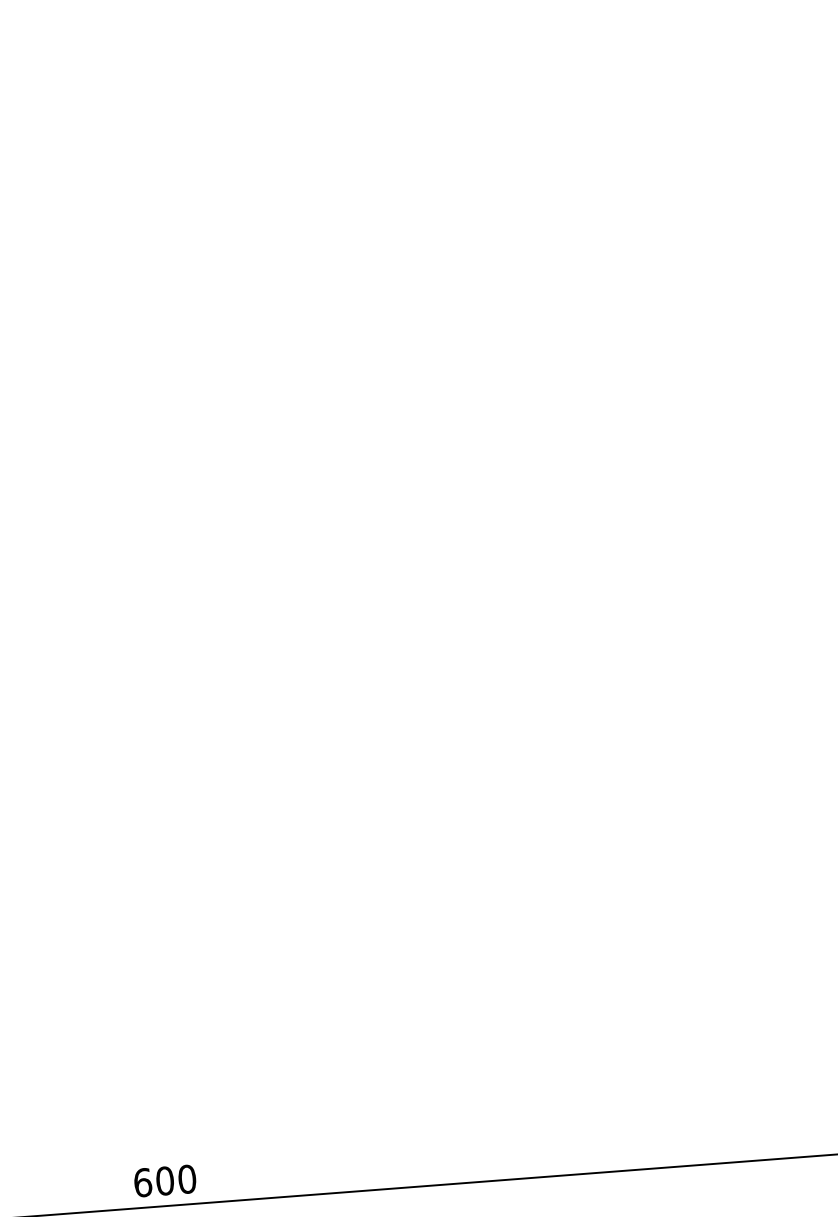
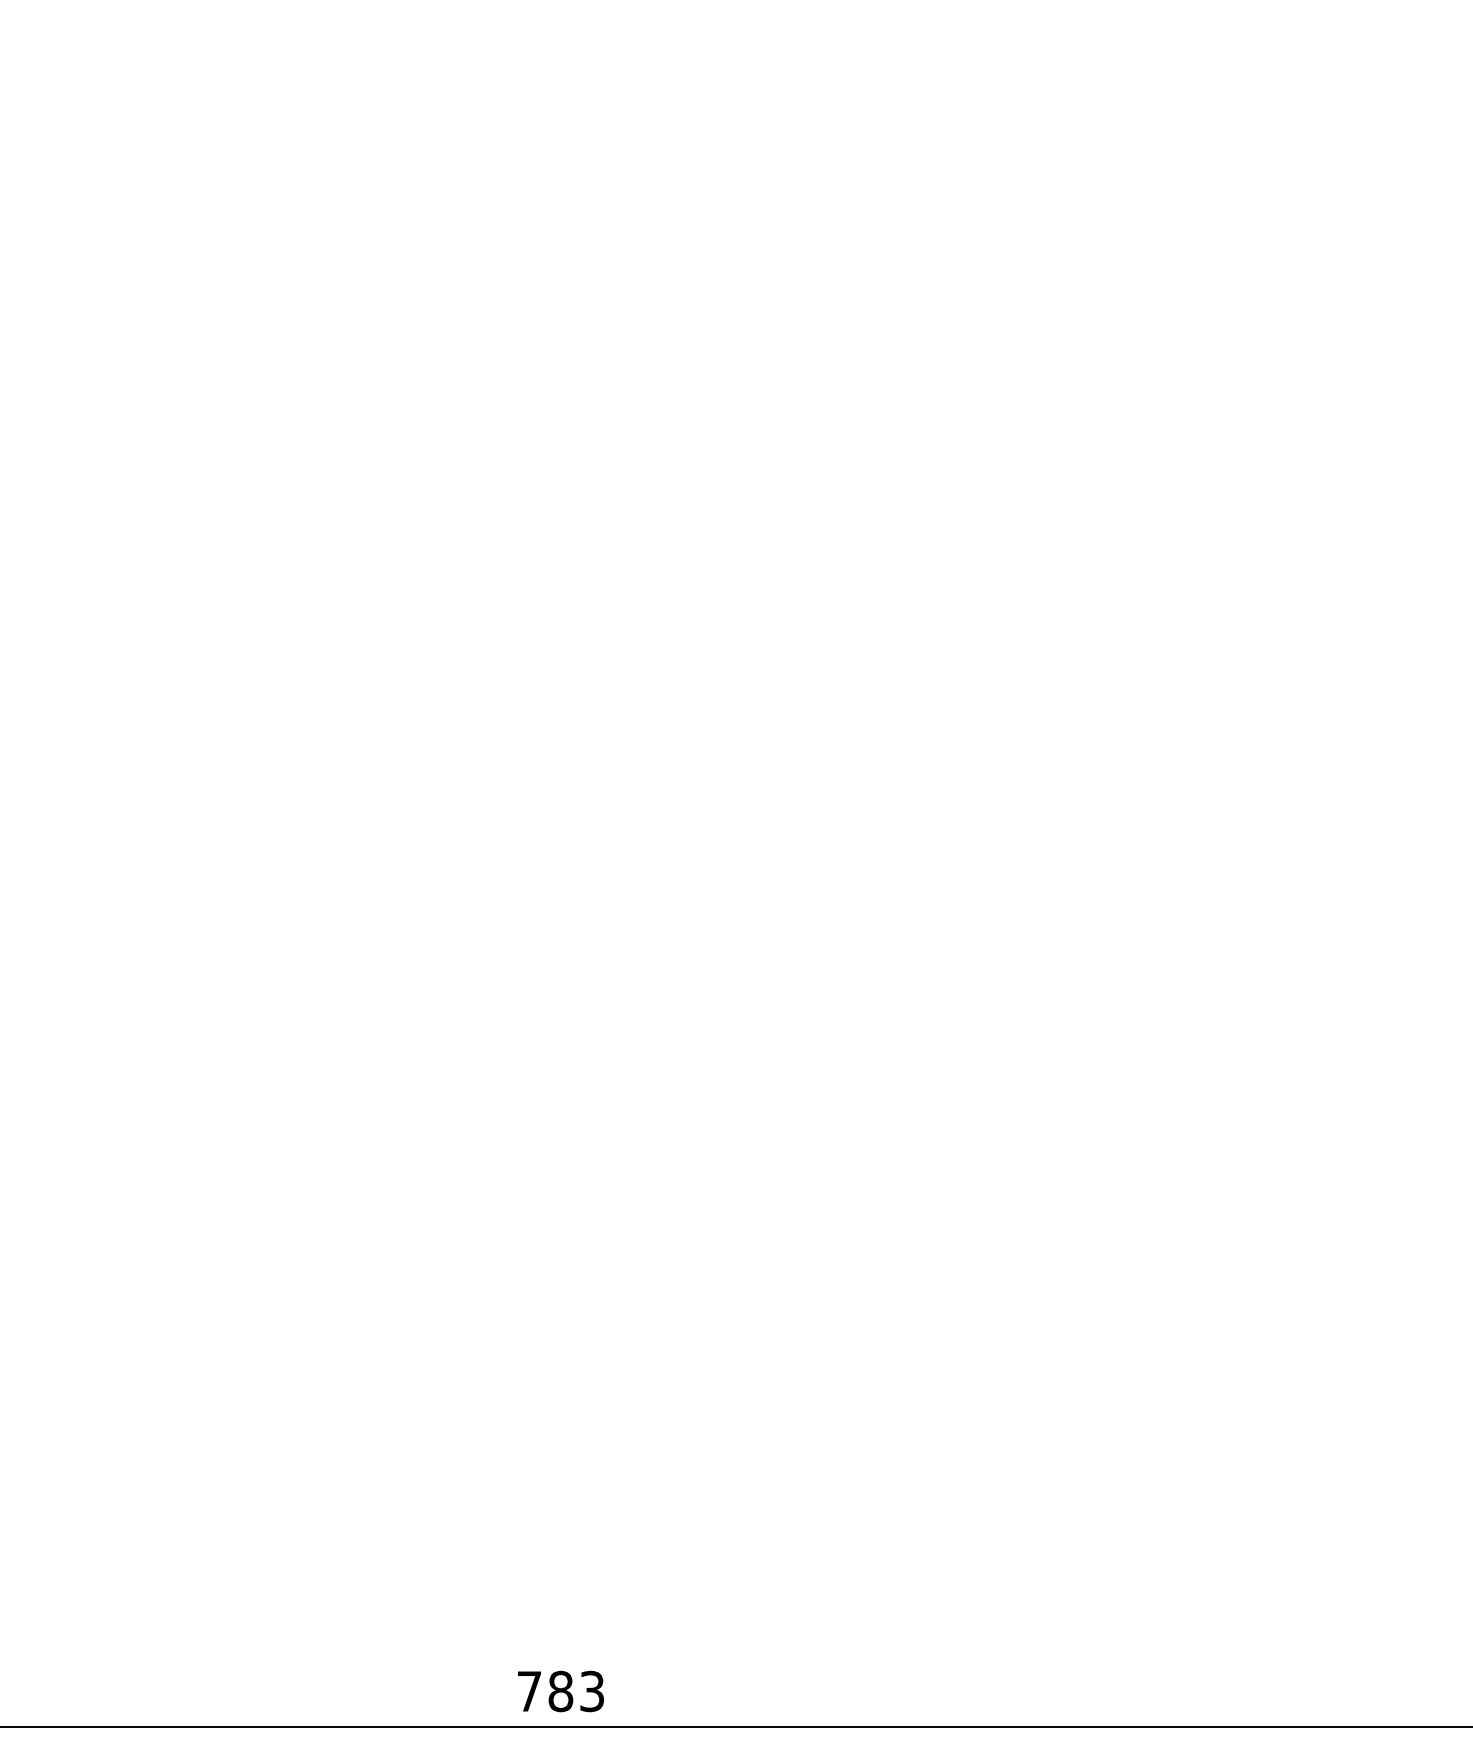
text: (164, 1181) -> (560, 1691), 600 -> 783

